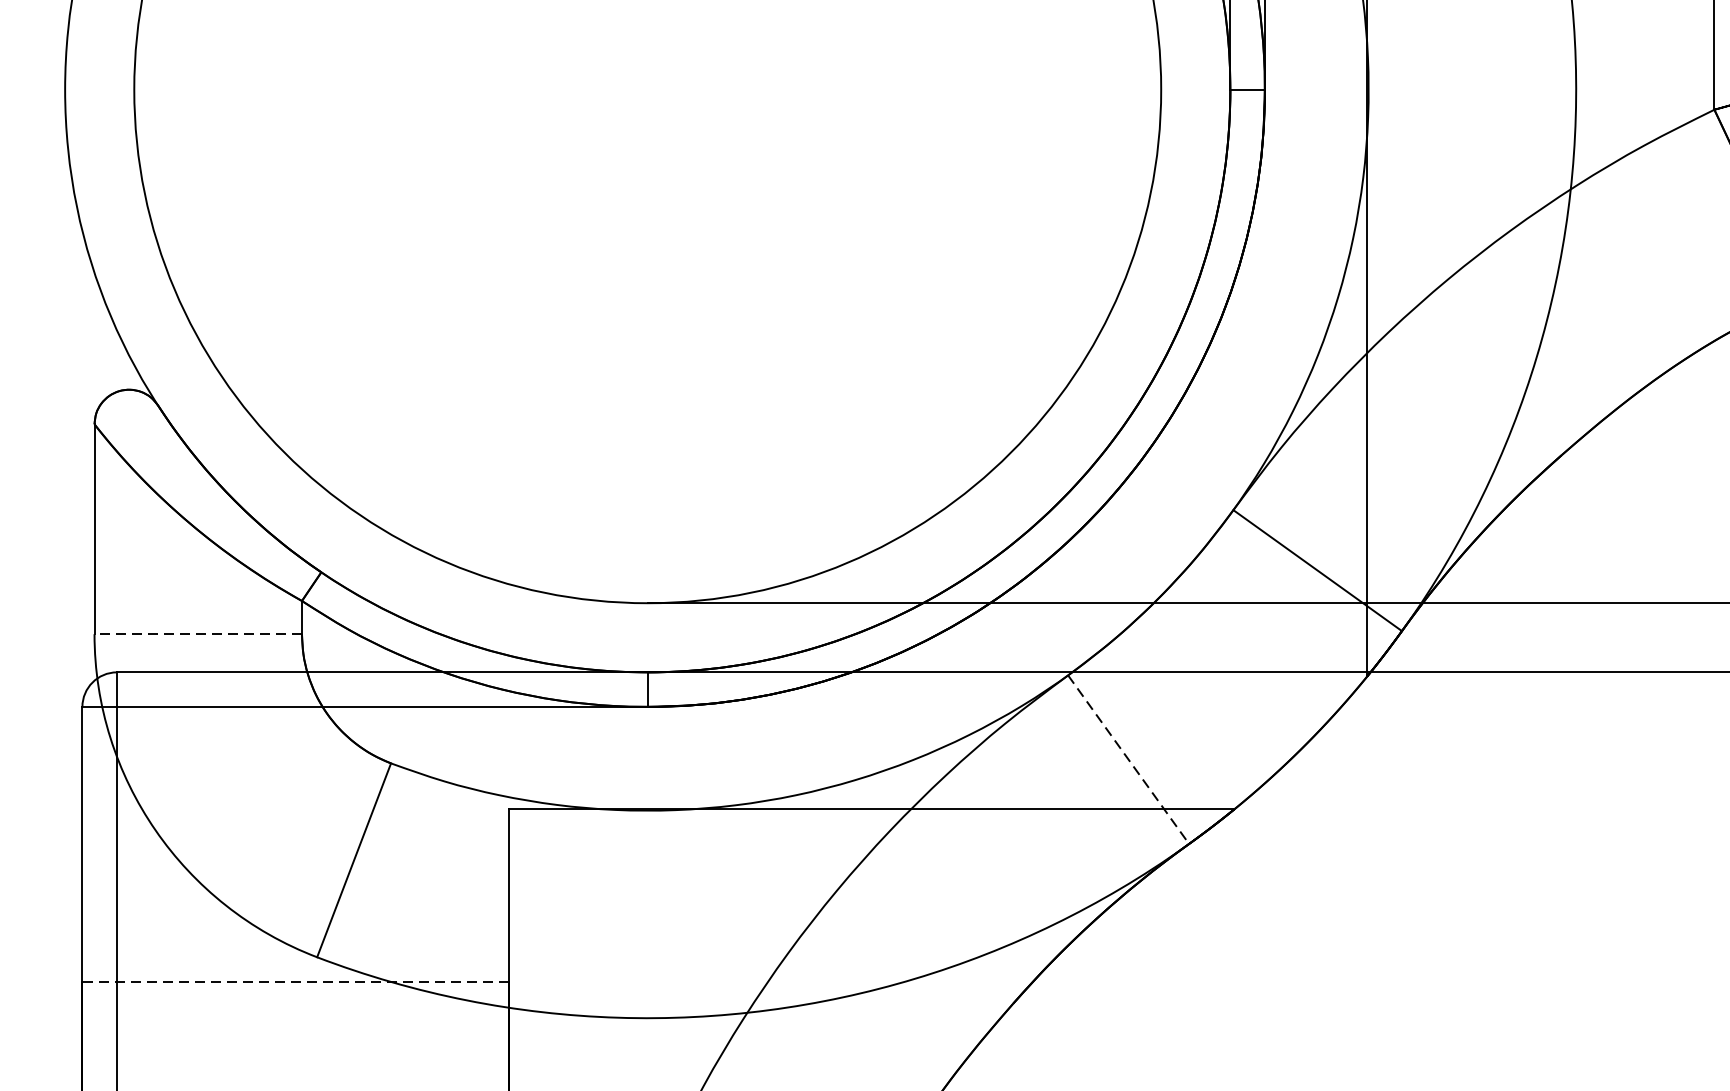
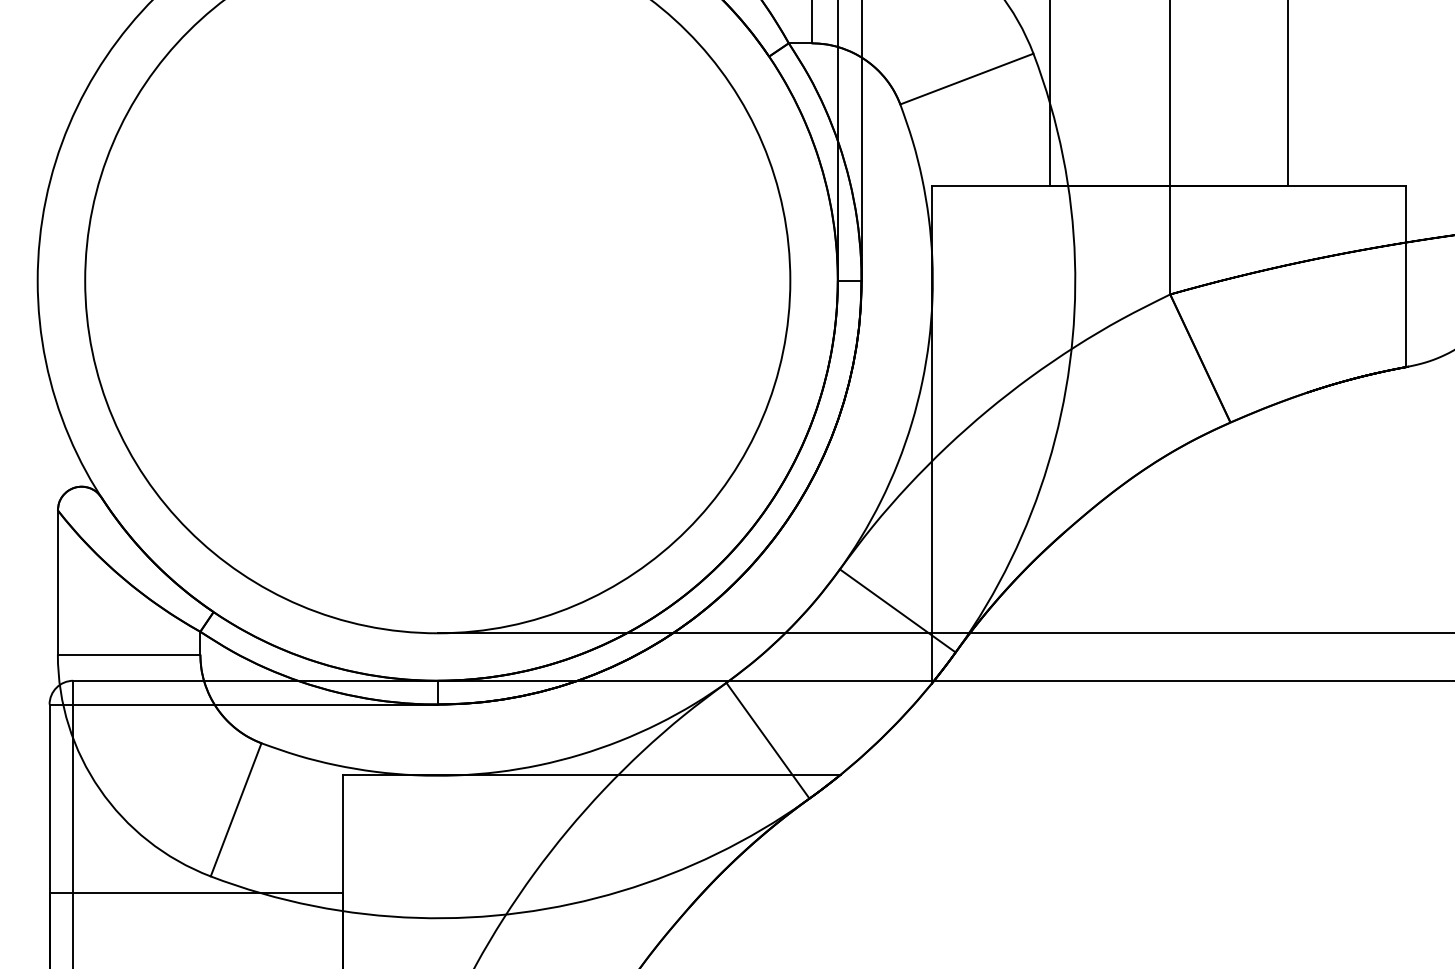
line: (197, 634) -> (128, 654), dashed -> solid
line: (1129, 760) -> (768, 741), dashed -> solid
line: (296, 982) -> (196, 893), dashed -> solid

